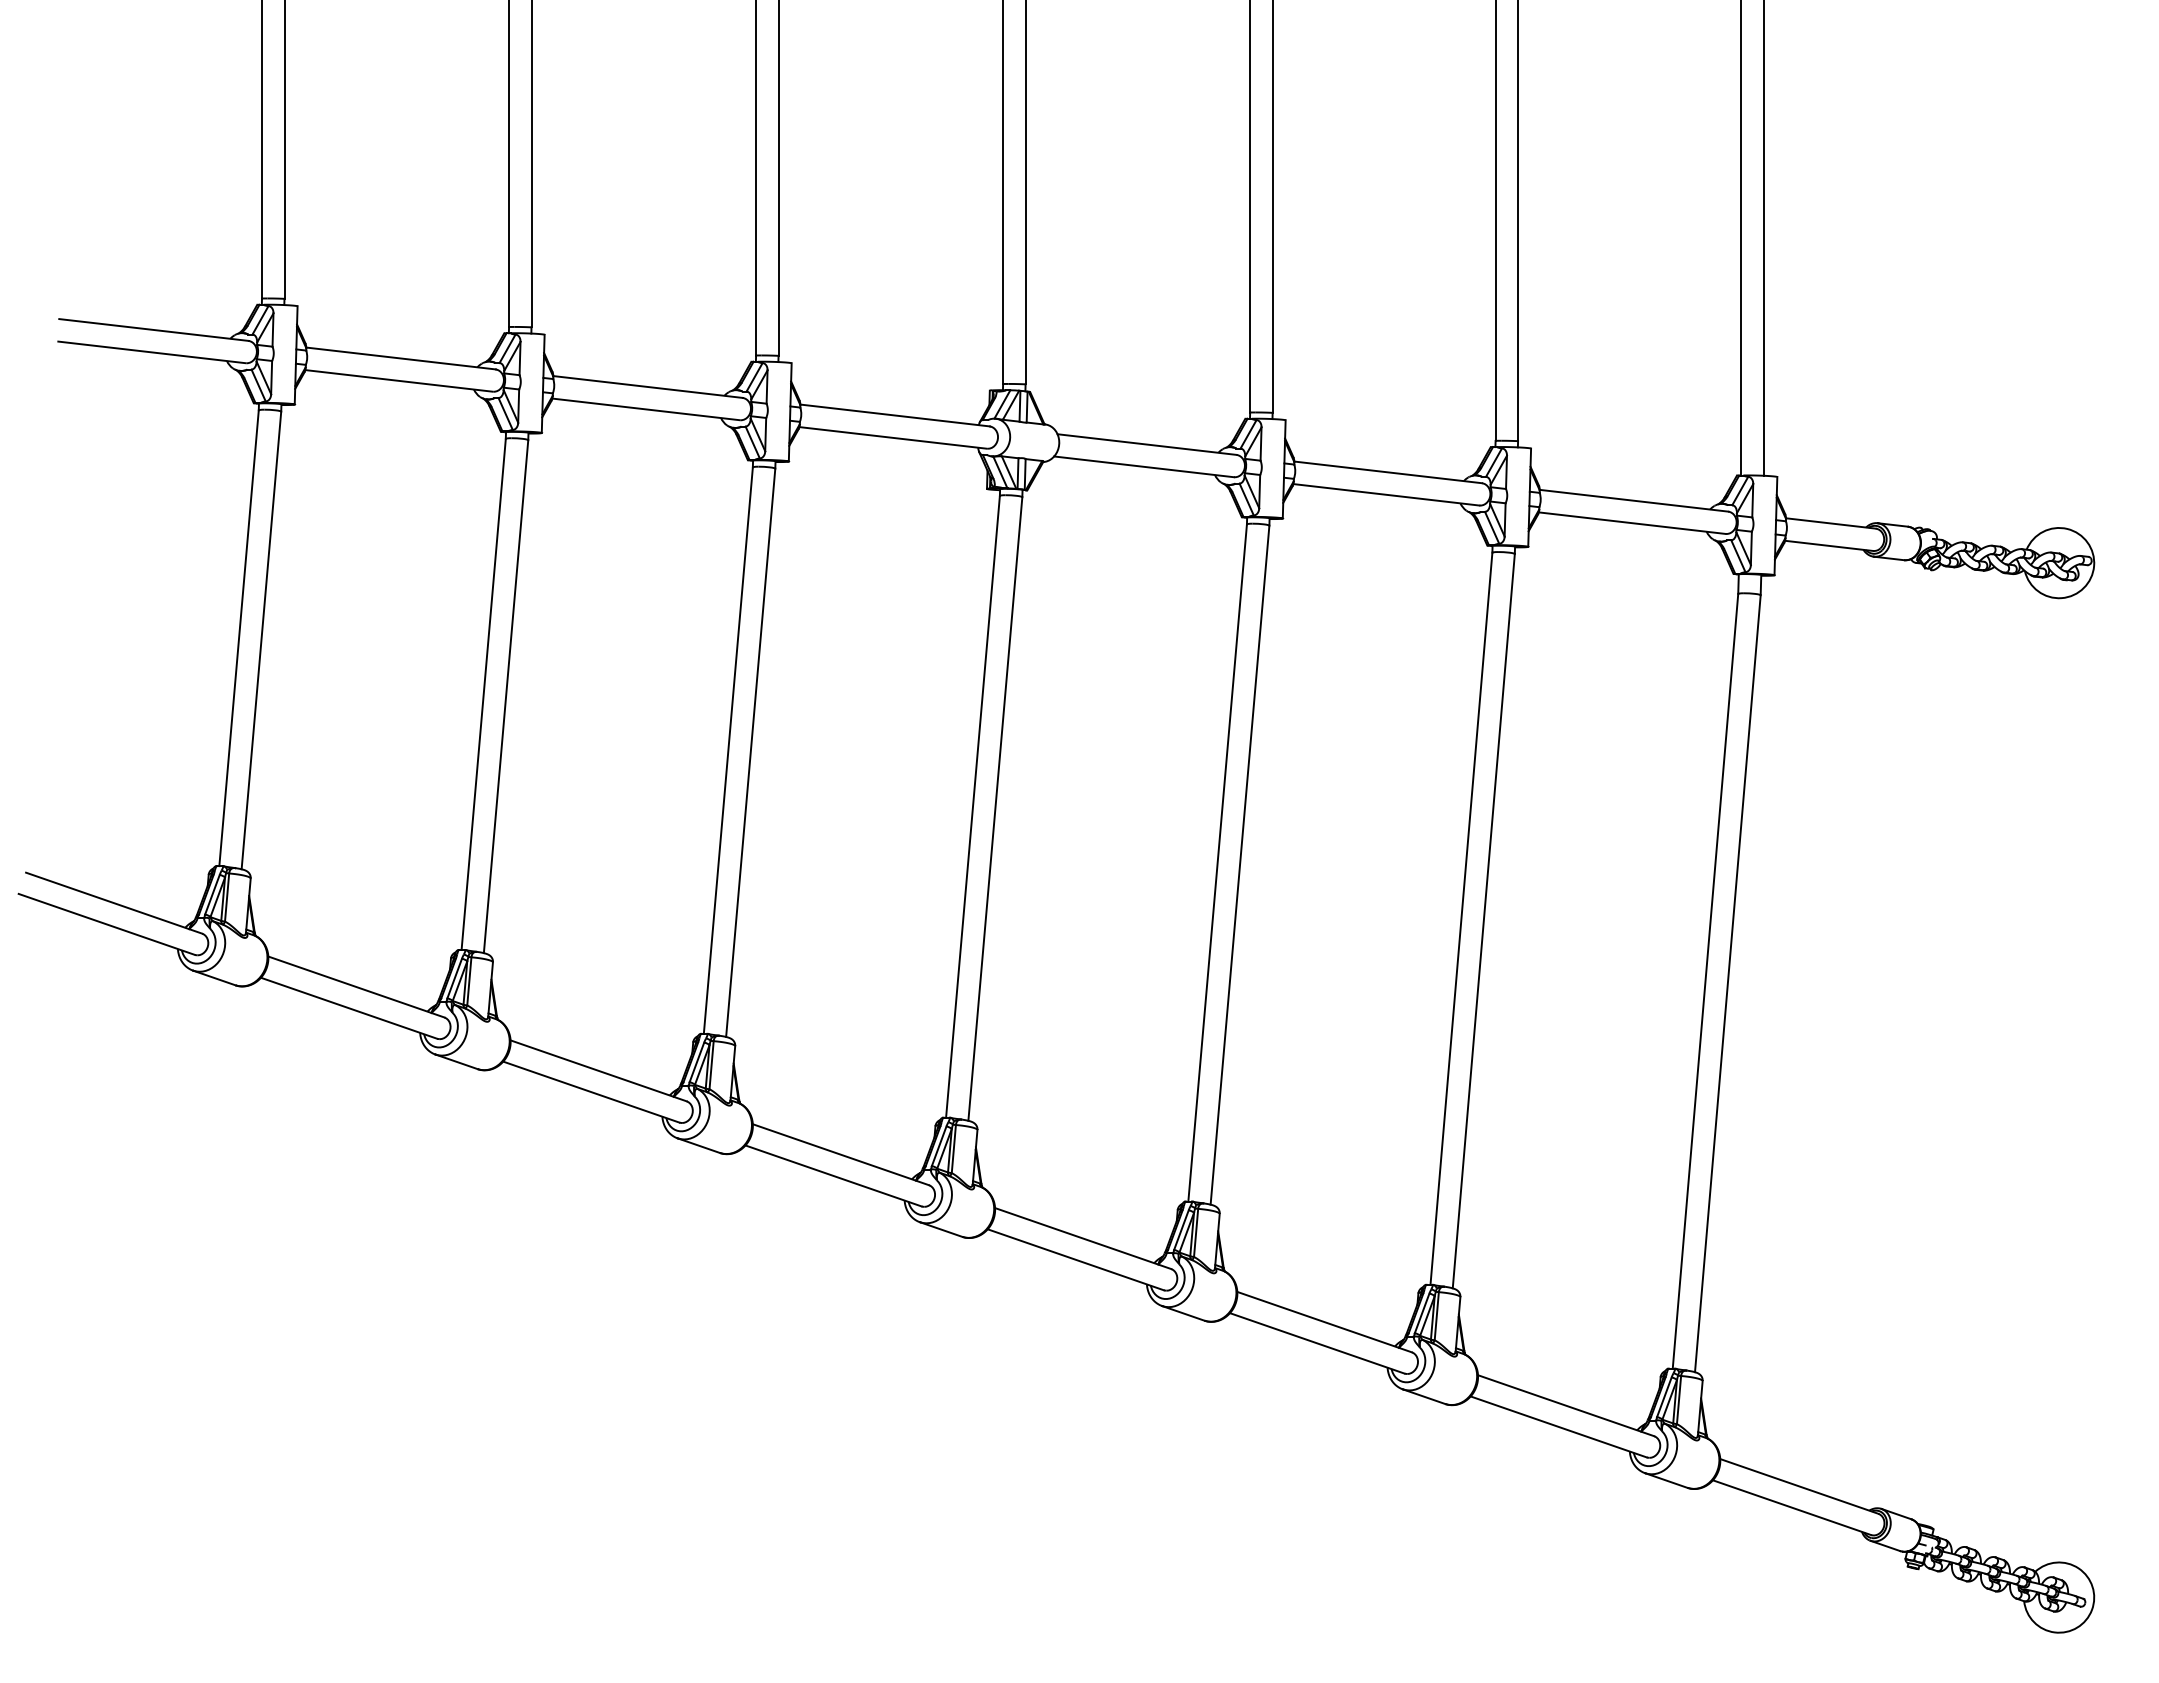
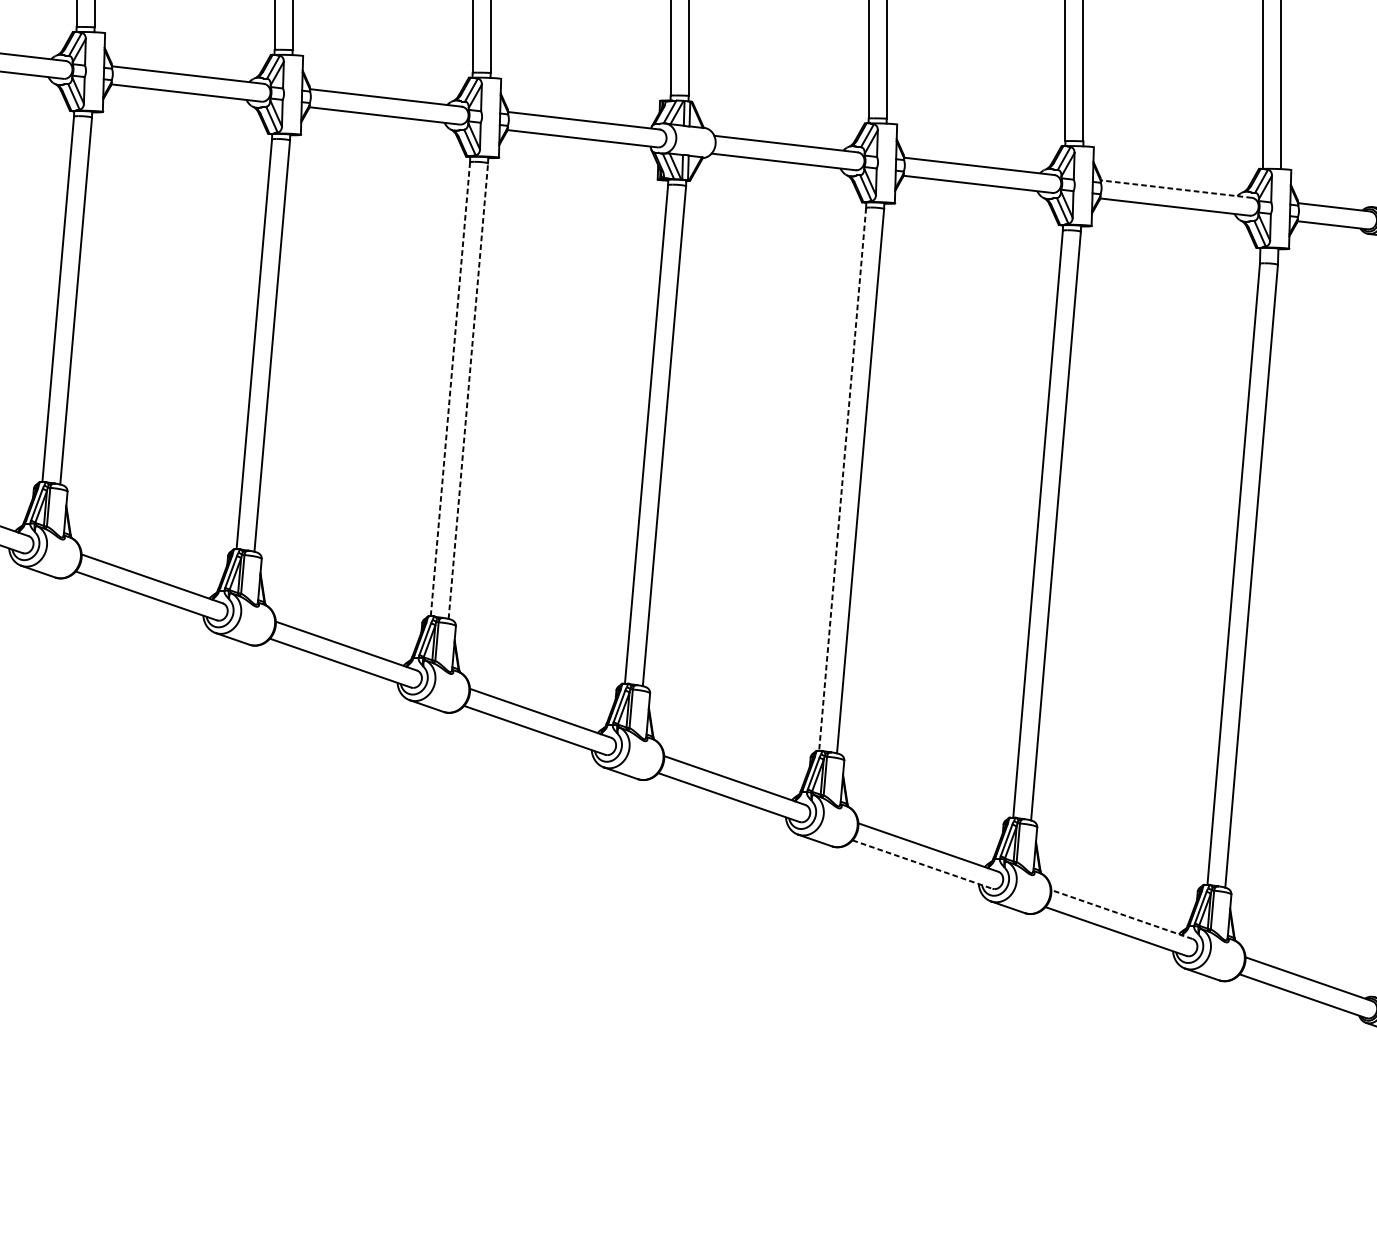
line: (1634, 500) -> (1176, 188), solid -> dashed
line: (728, 751) -> (450, 390), solid -> dashed
line: (750, 752) -> (468, 390), solid -> dashed
line: (1217, 862) -> (842, 479), solid -> dashed
line: (1317, 1343) -> (922, 864), solid -> dashed
line: (1565, 1405) -> (1121, 914), solid -> dashed

